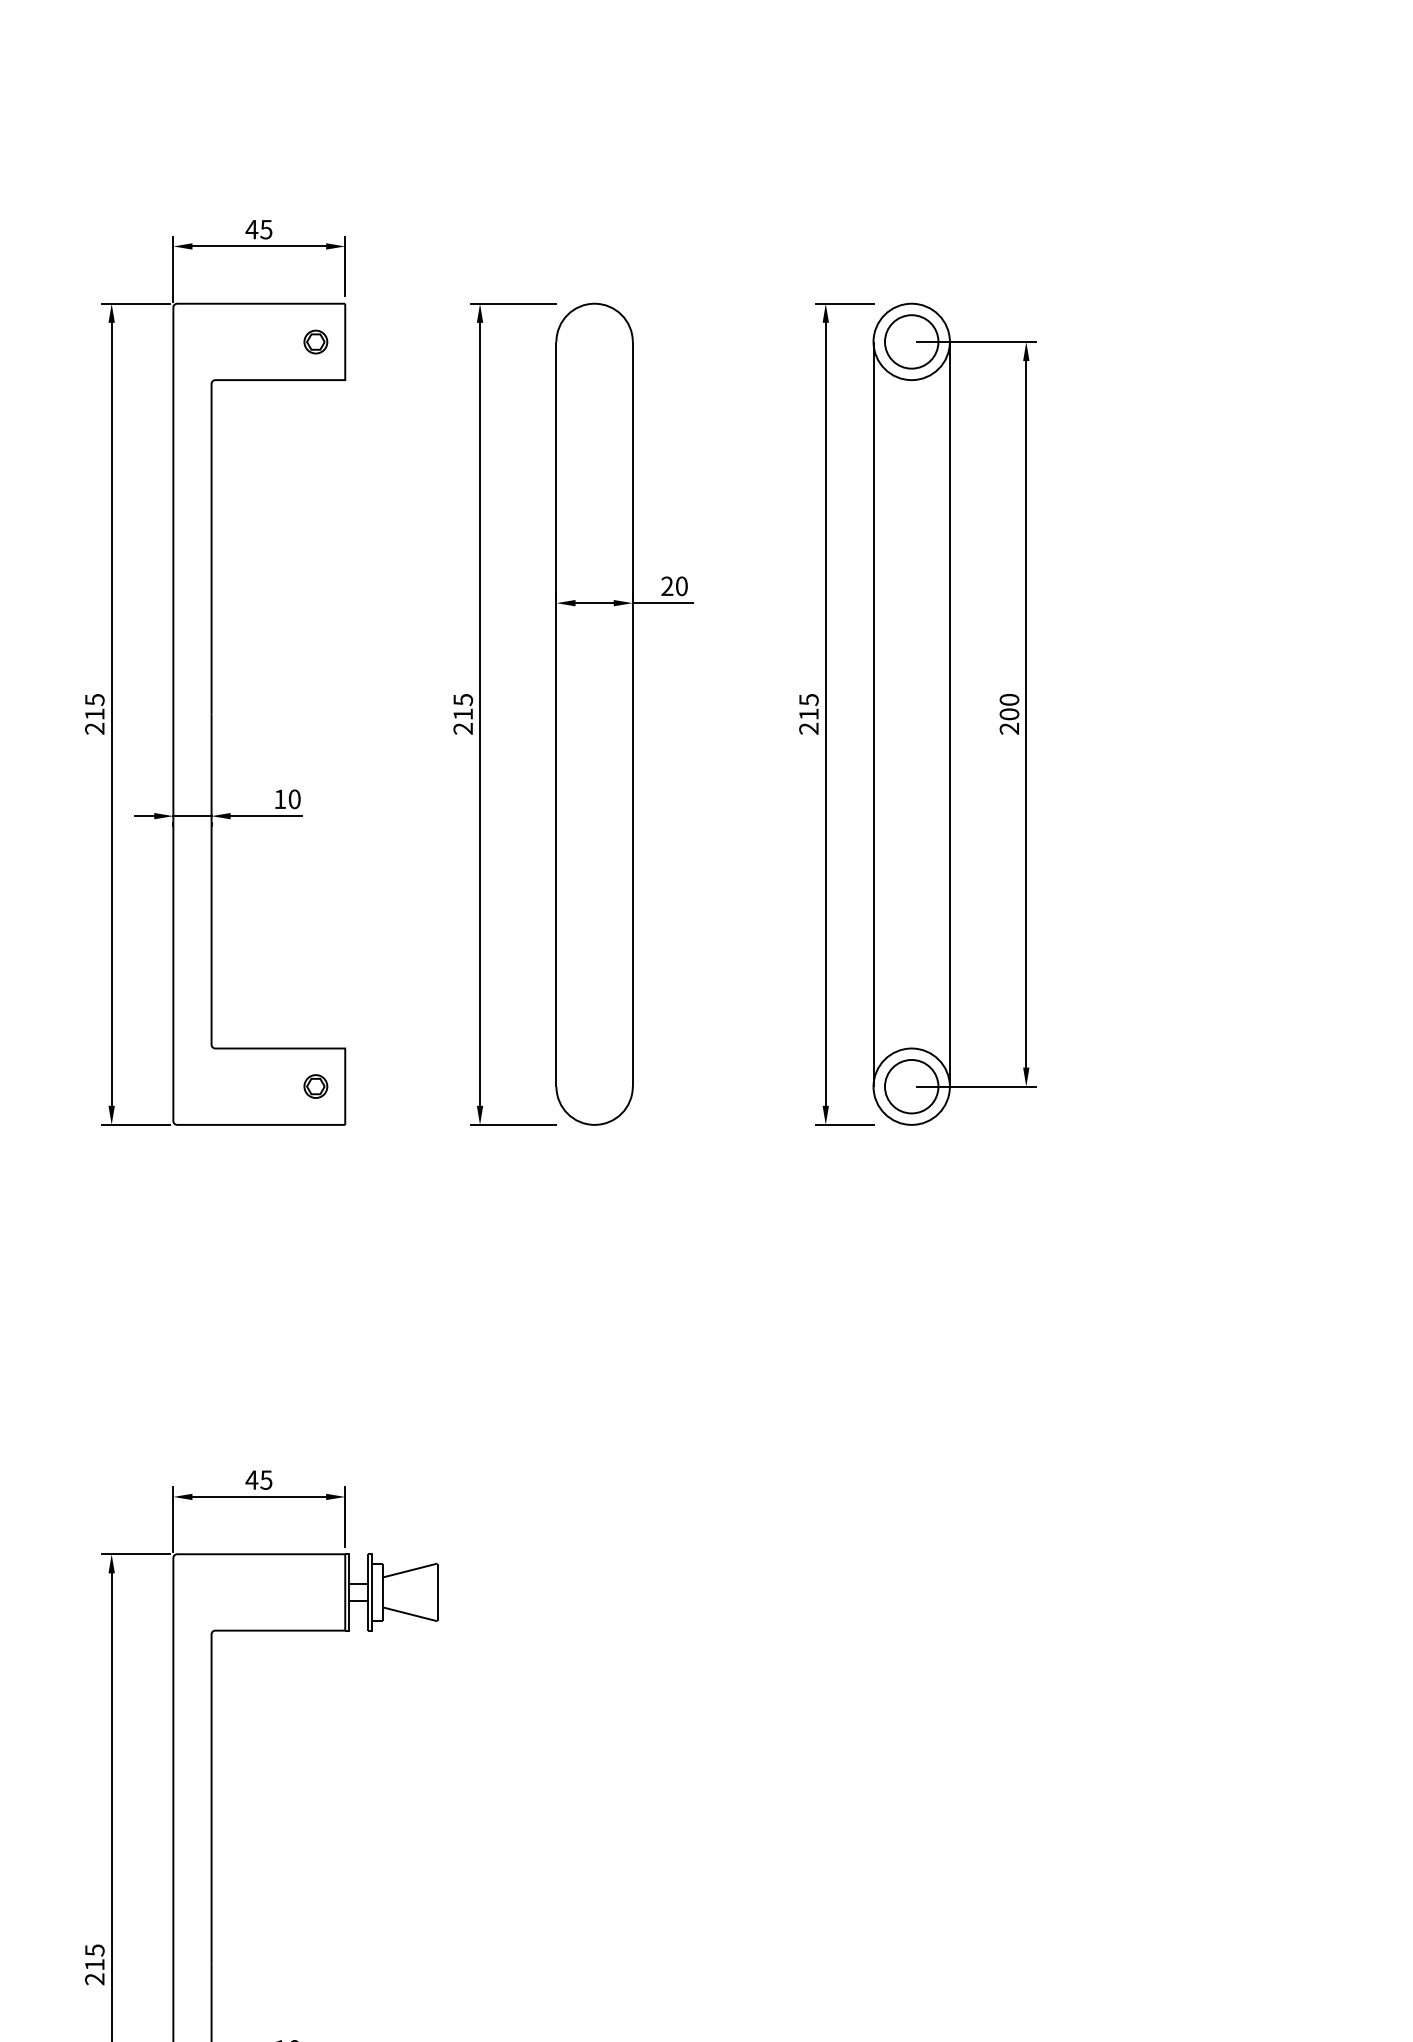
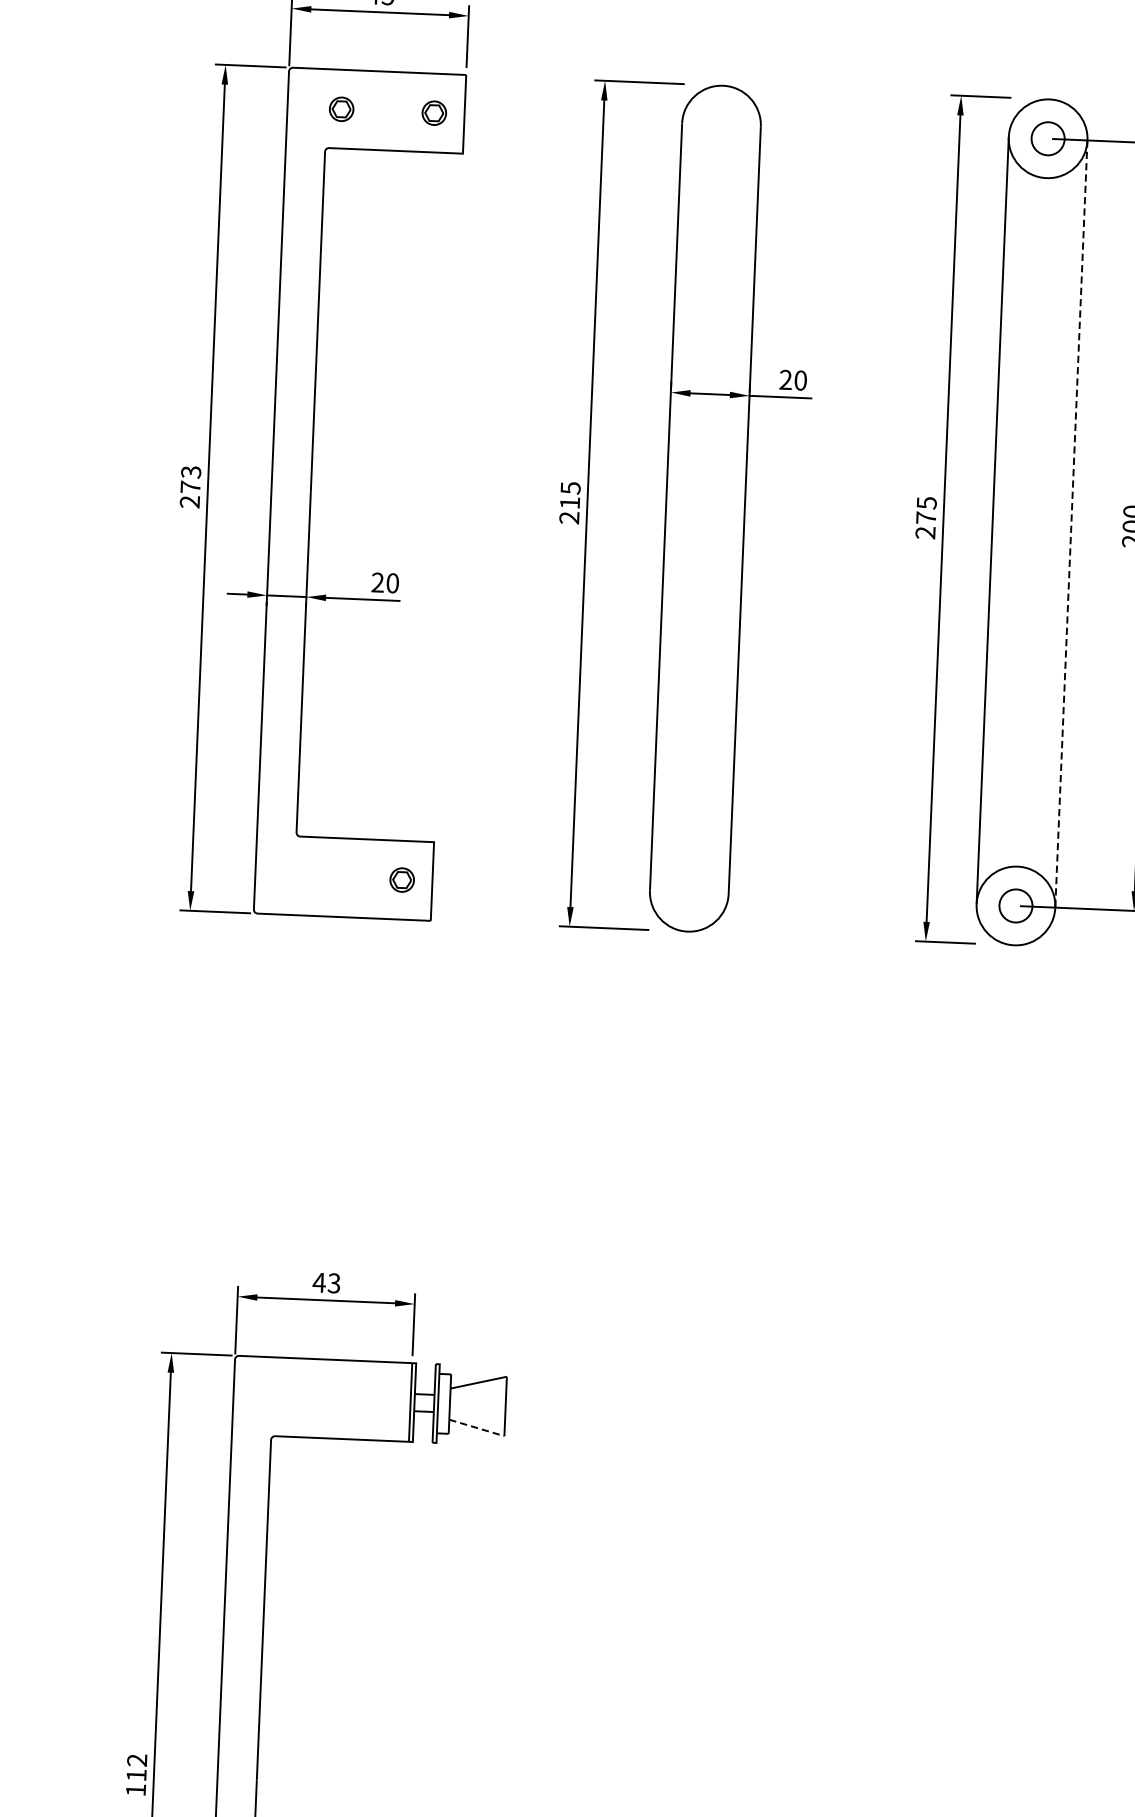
part: (225, 341) -> (341, 108), added
circle: (911, 341) -> (1047, 138), size x0.6
text: (94, 707) -> (190, 480), 215 -> 273
text: (808, 714) -> (925, 518), 215 -> 275
line: (949, 714) -> (1070, 524), solid -> dashed
text: (280, 798) -> (378, 581), 10 -> 20
circle: (911, 1086) -> (1015, 905), size x0.6
text: (266, 1479) -> (334, 1282), 45 -> 43
line: (410, 1614) -> (476, 1428), solid -> dashed
text: (94, 1964) -> (136, 1774), 215 -> 112

